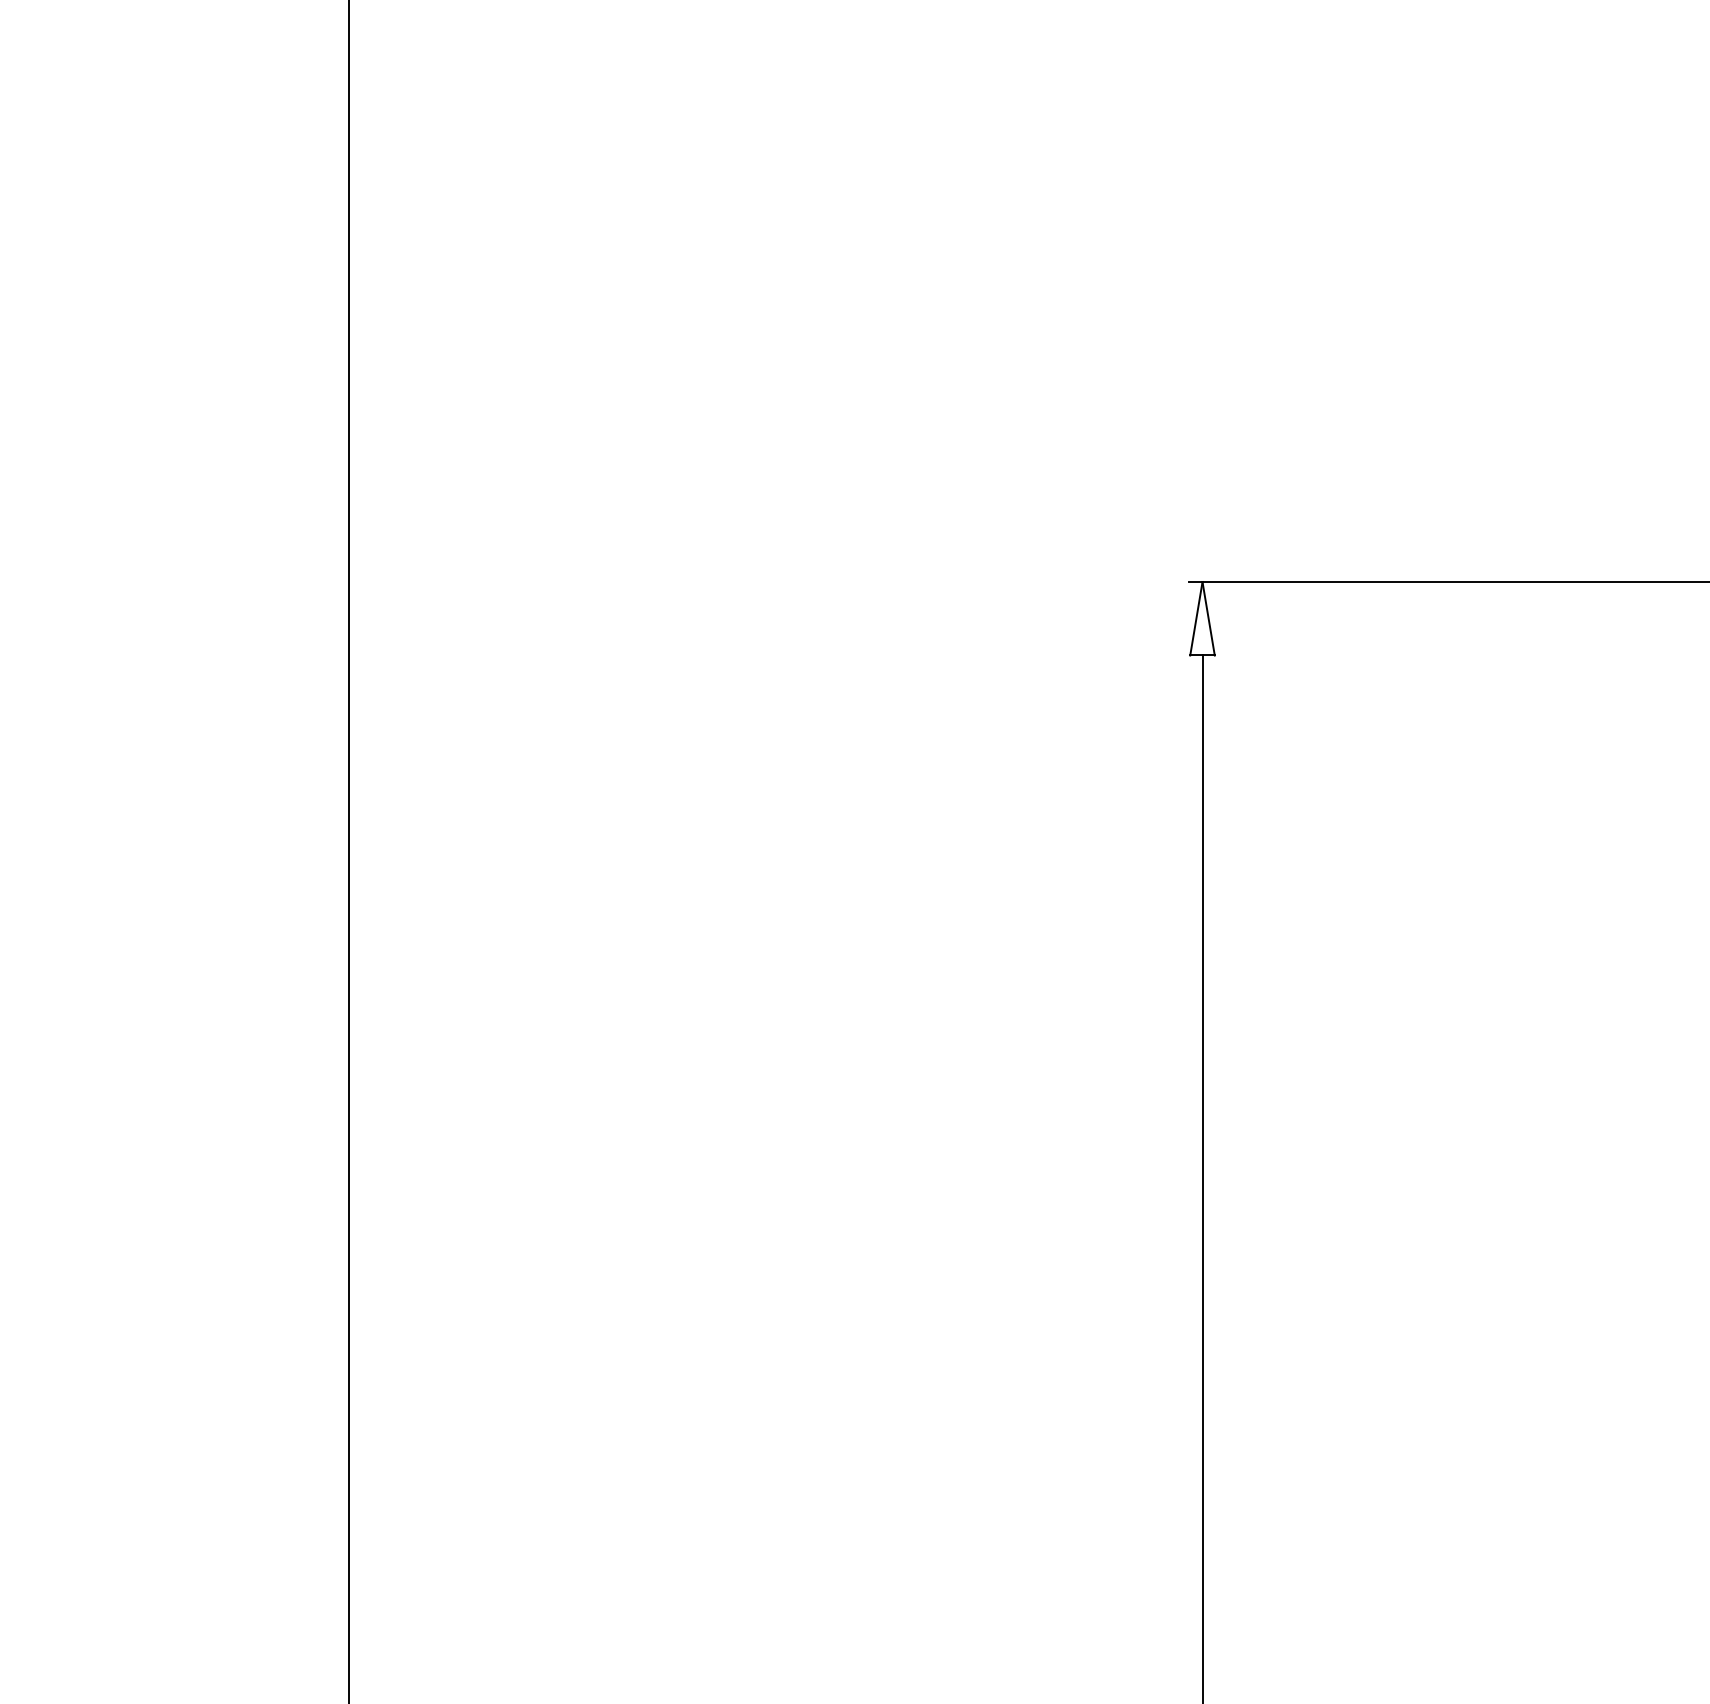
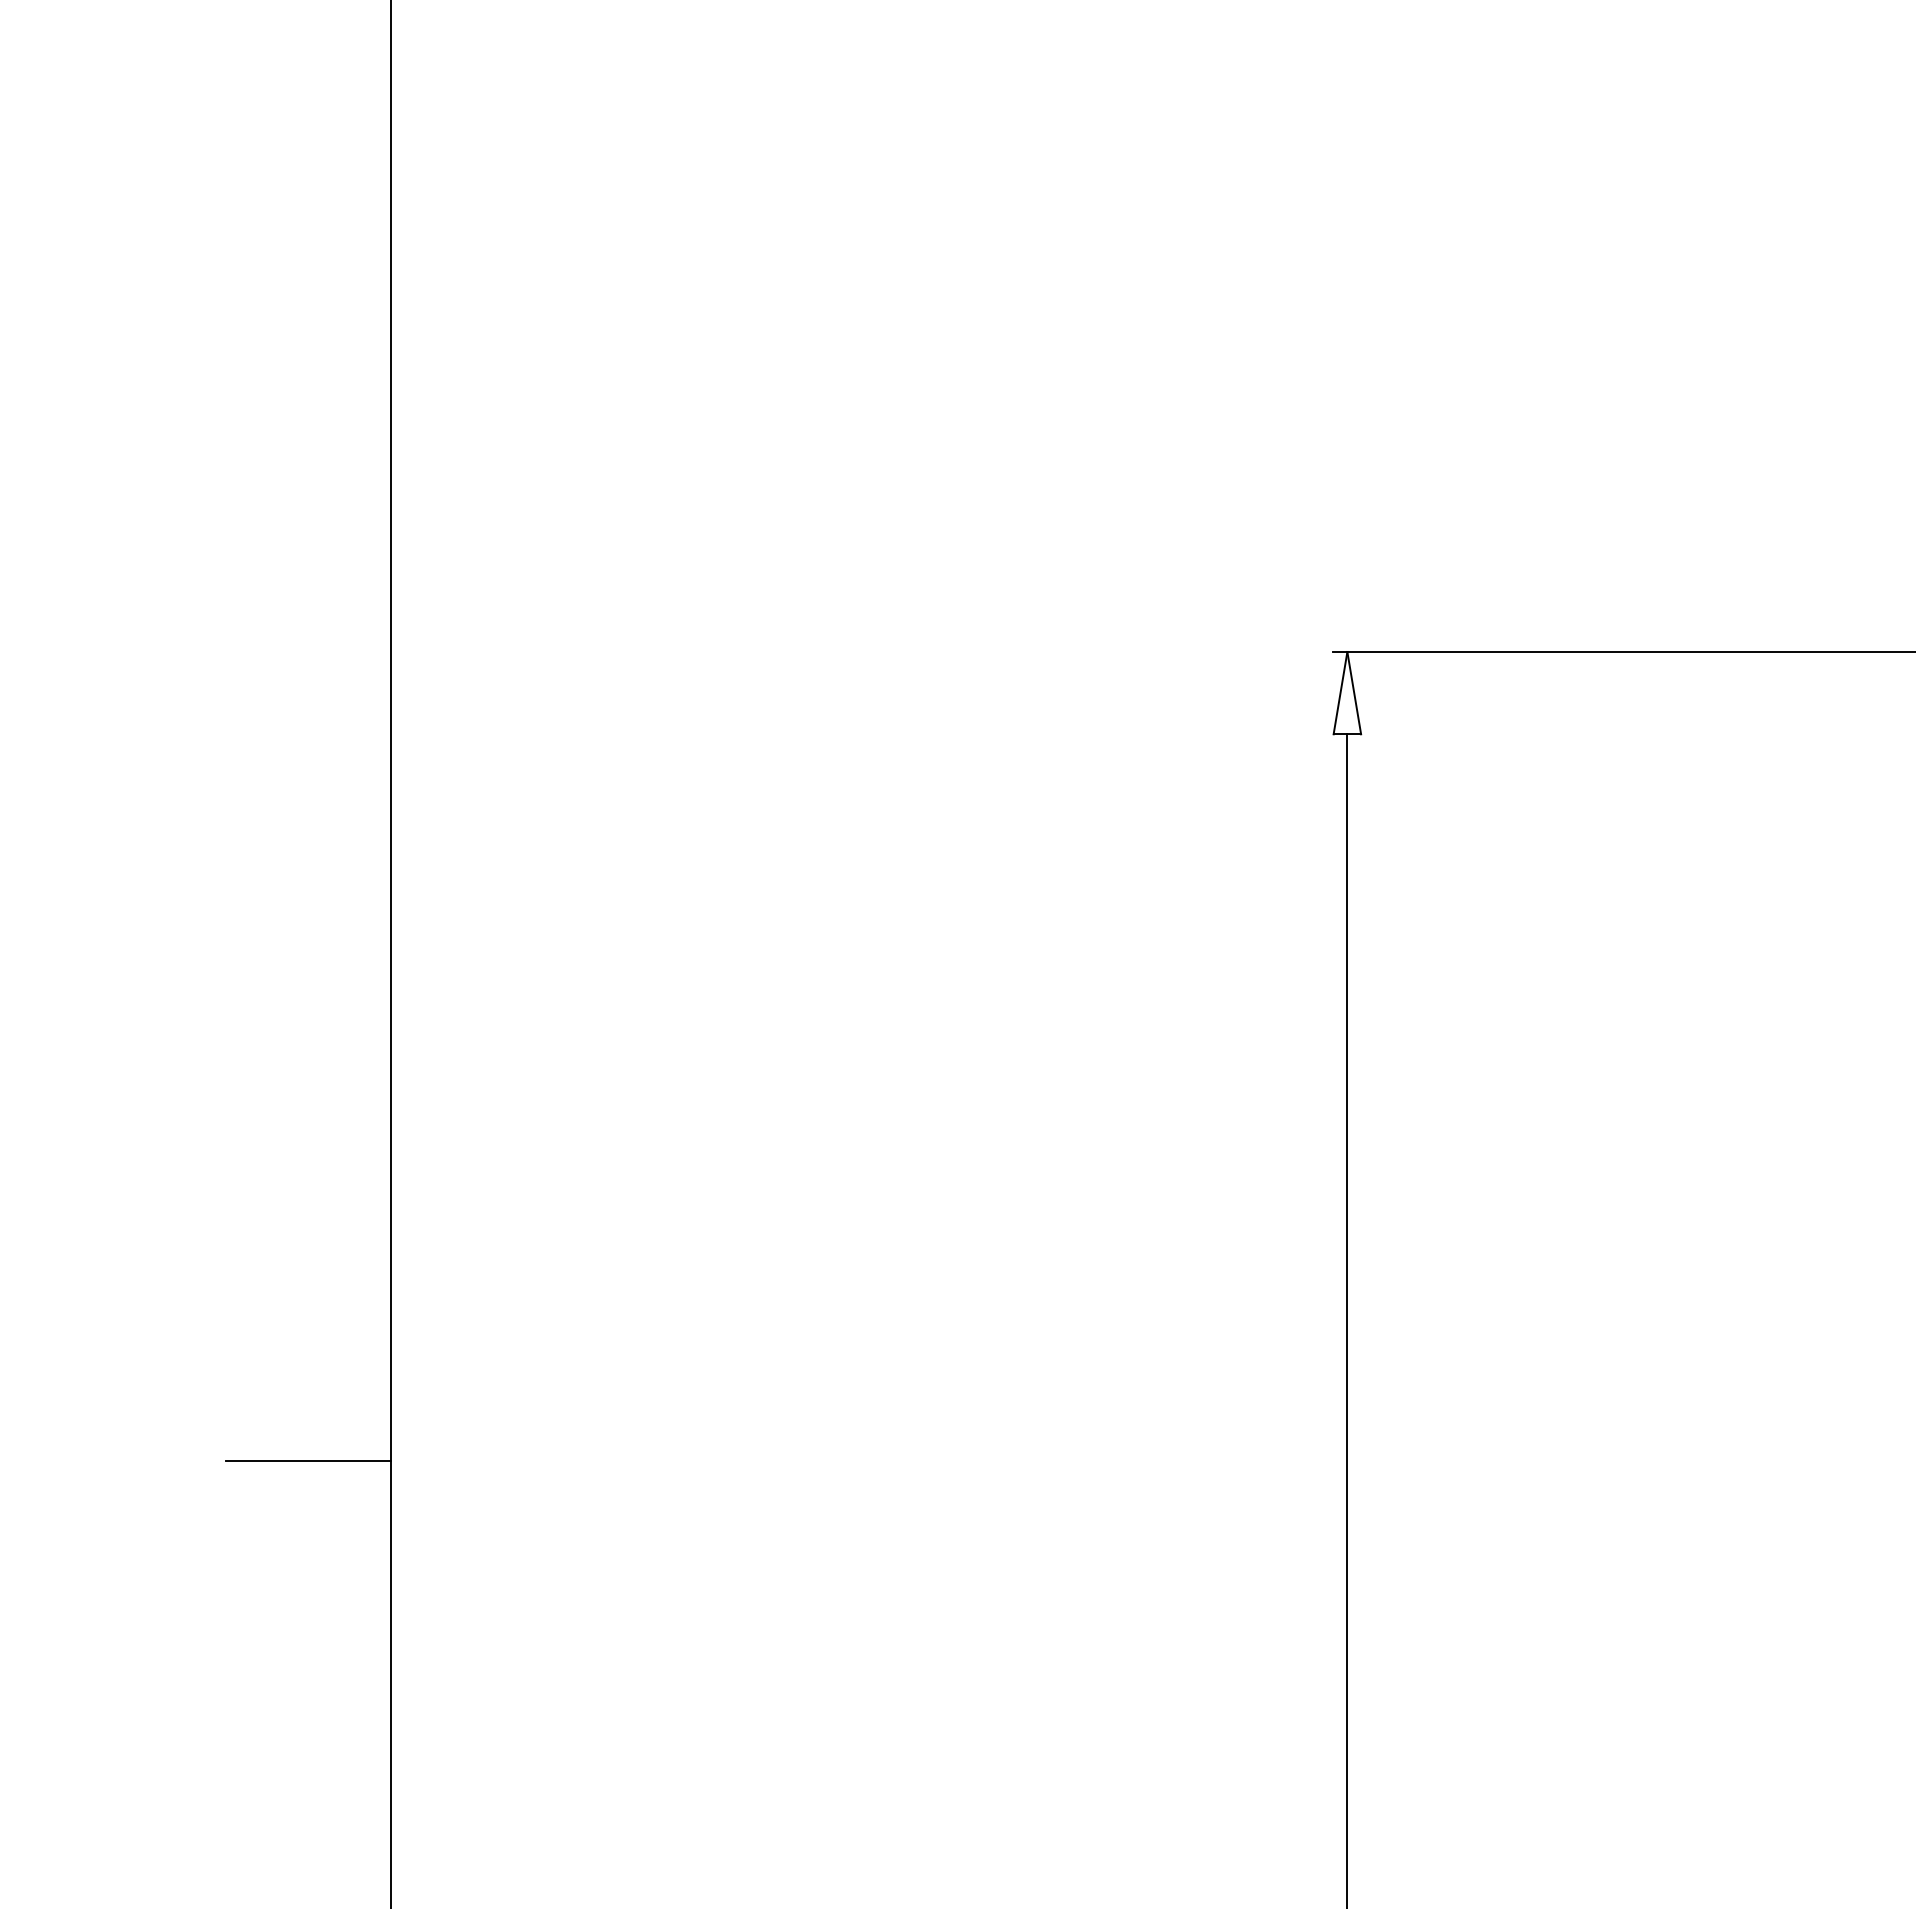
line: (274, 1304) -> (307, 1461), added

